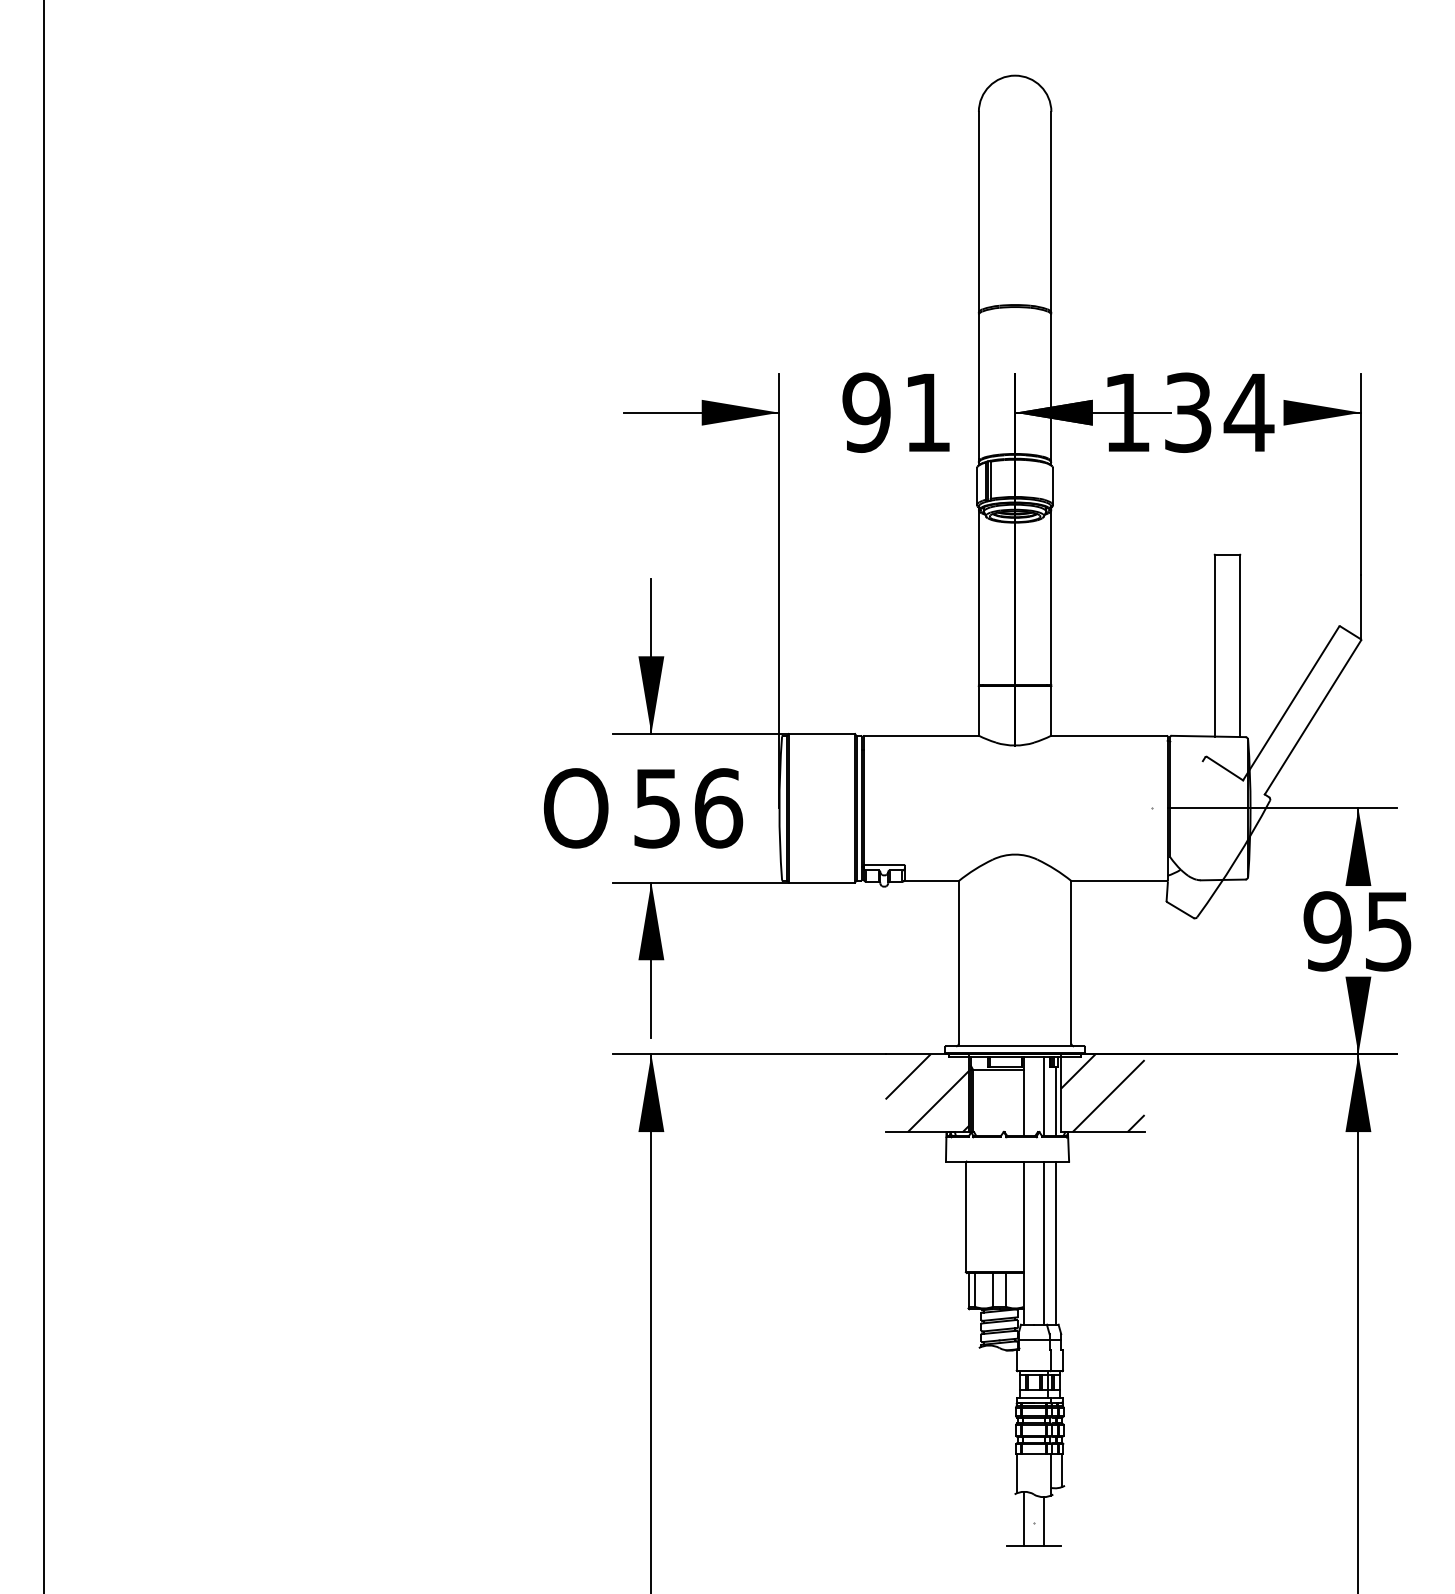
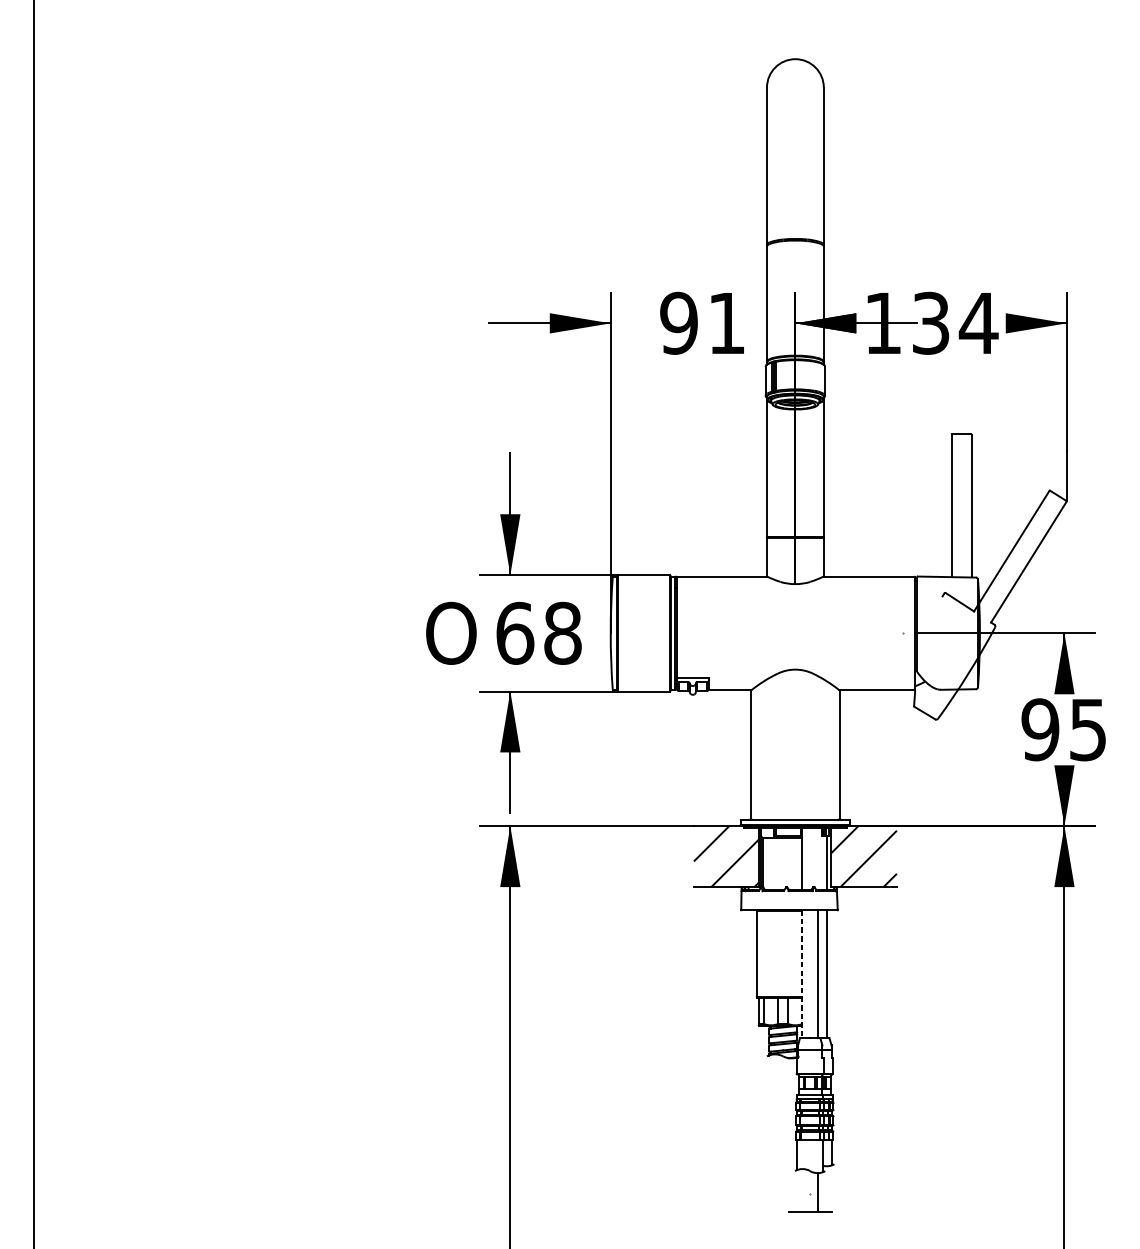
text: (688, 808) -> (539, 633), 56 -> 68
line: (1044, 1095) -> (818, 858), removed
line: (1023, 1243) -> (801, 974), solid -> dashed
line: (1023, 1518) -> (801, 1189), removed

